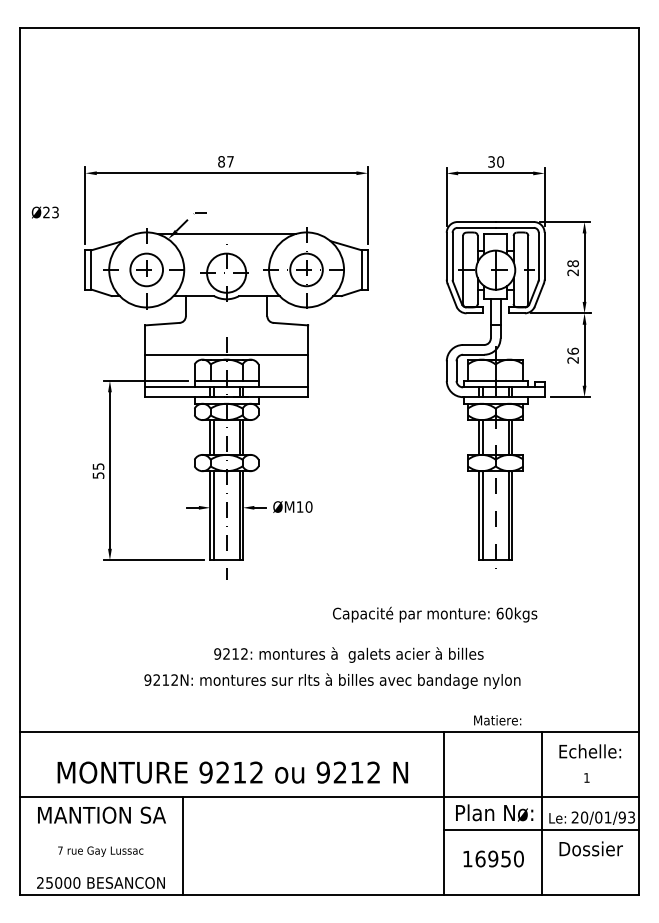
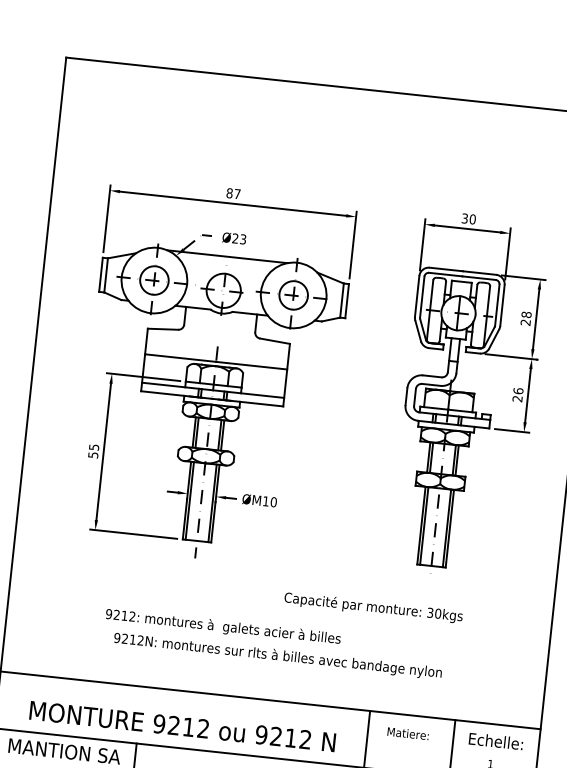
text: (44, 212) -> (233, 238), moved
text: (499, 613) -> (429, 612), 60kgs -> 30kgs
text: (348, 654) -> (222, 626), moved
text: (497, 720) -> (408, 733), moved

